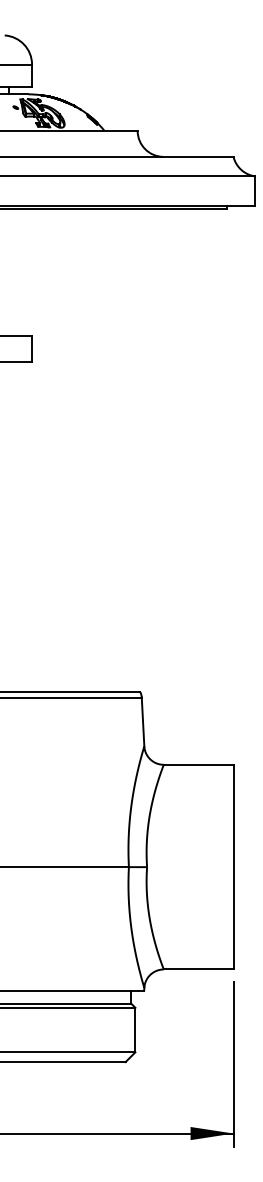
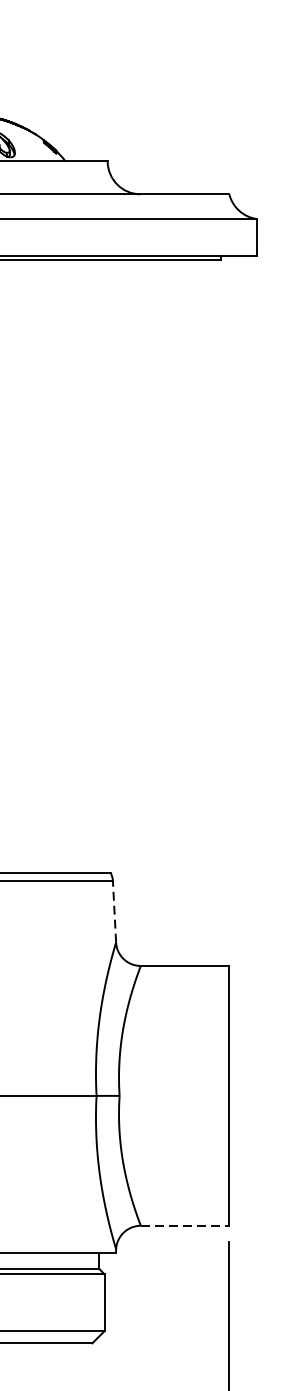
line: (143, 721) -> (115, 911), solid -> dashed
line: (198, 969) -> (184, 1225), solid -> dashed

